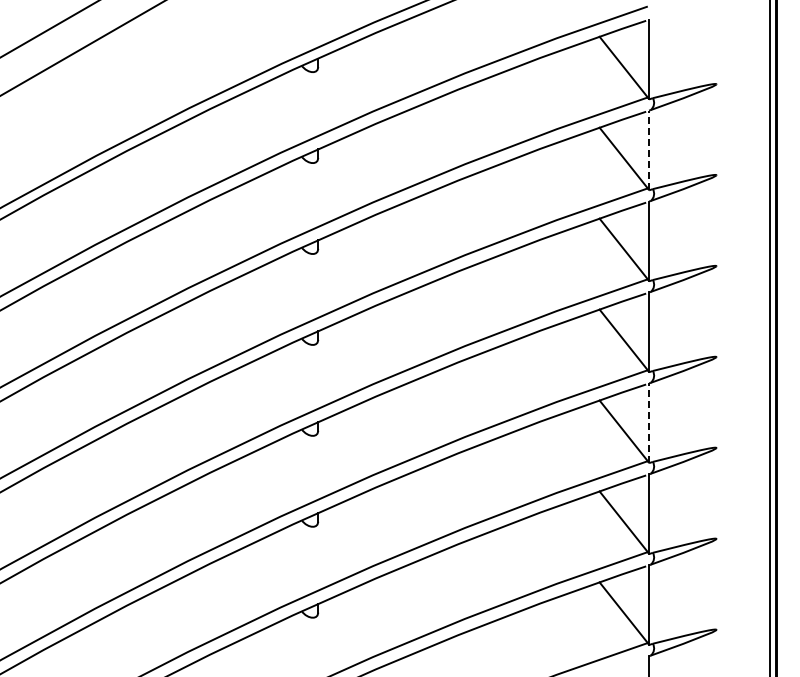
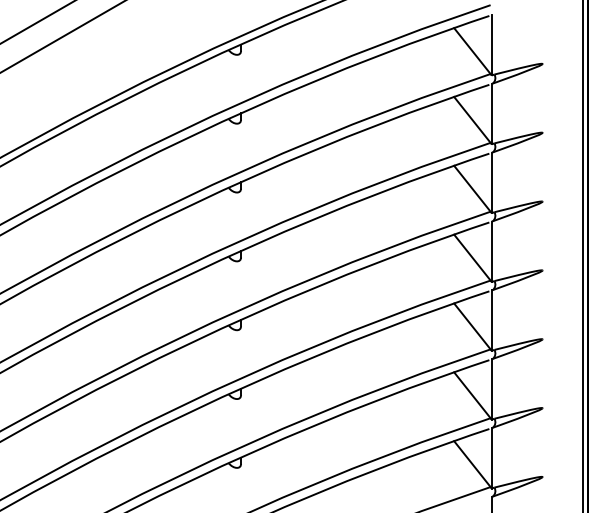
line: (649, 150) -> (491, 114), dashed -> solid
line: (649, 423) -> (491, 320), dashed -> solid

